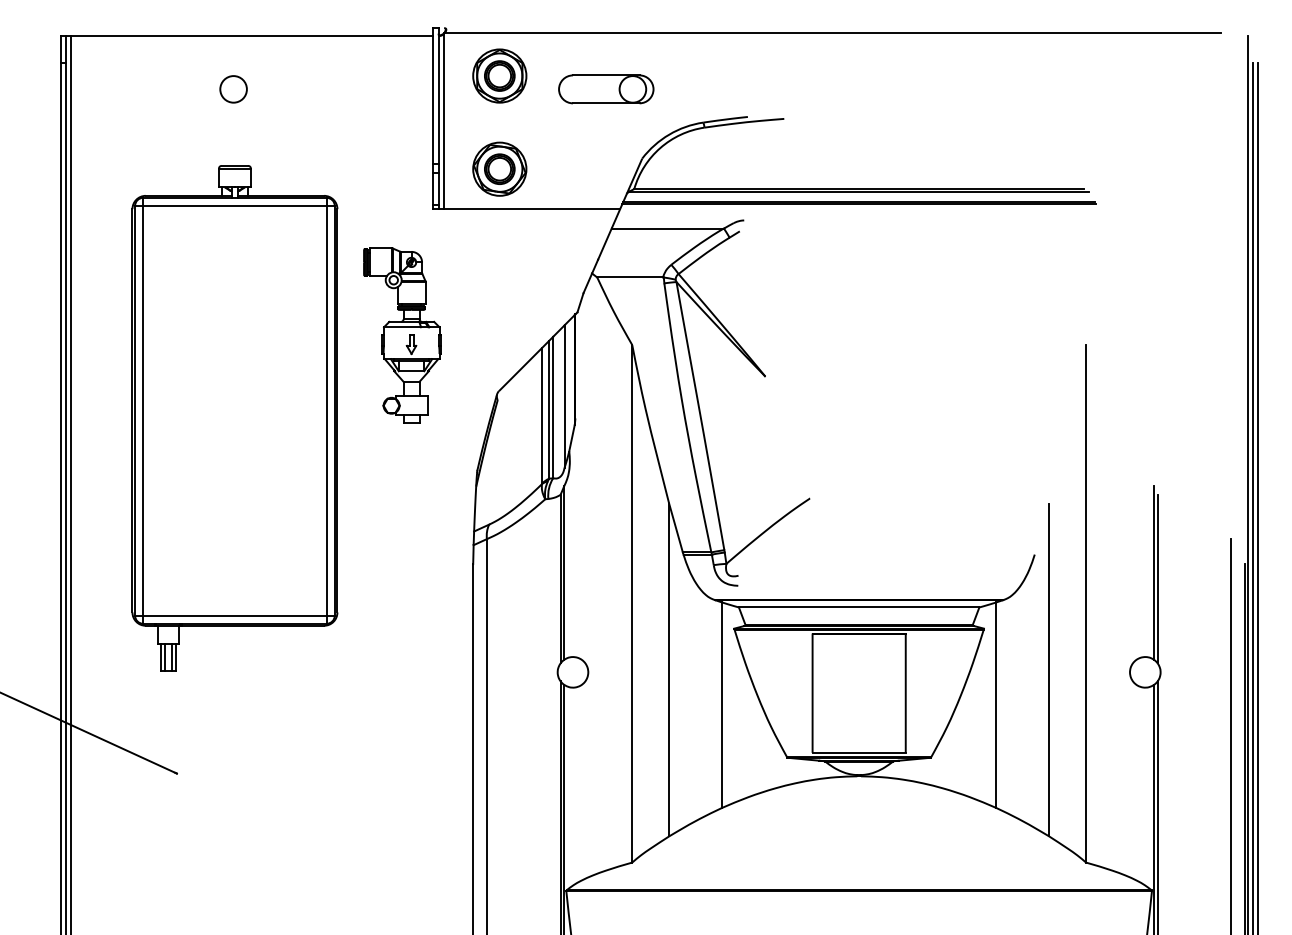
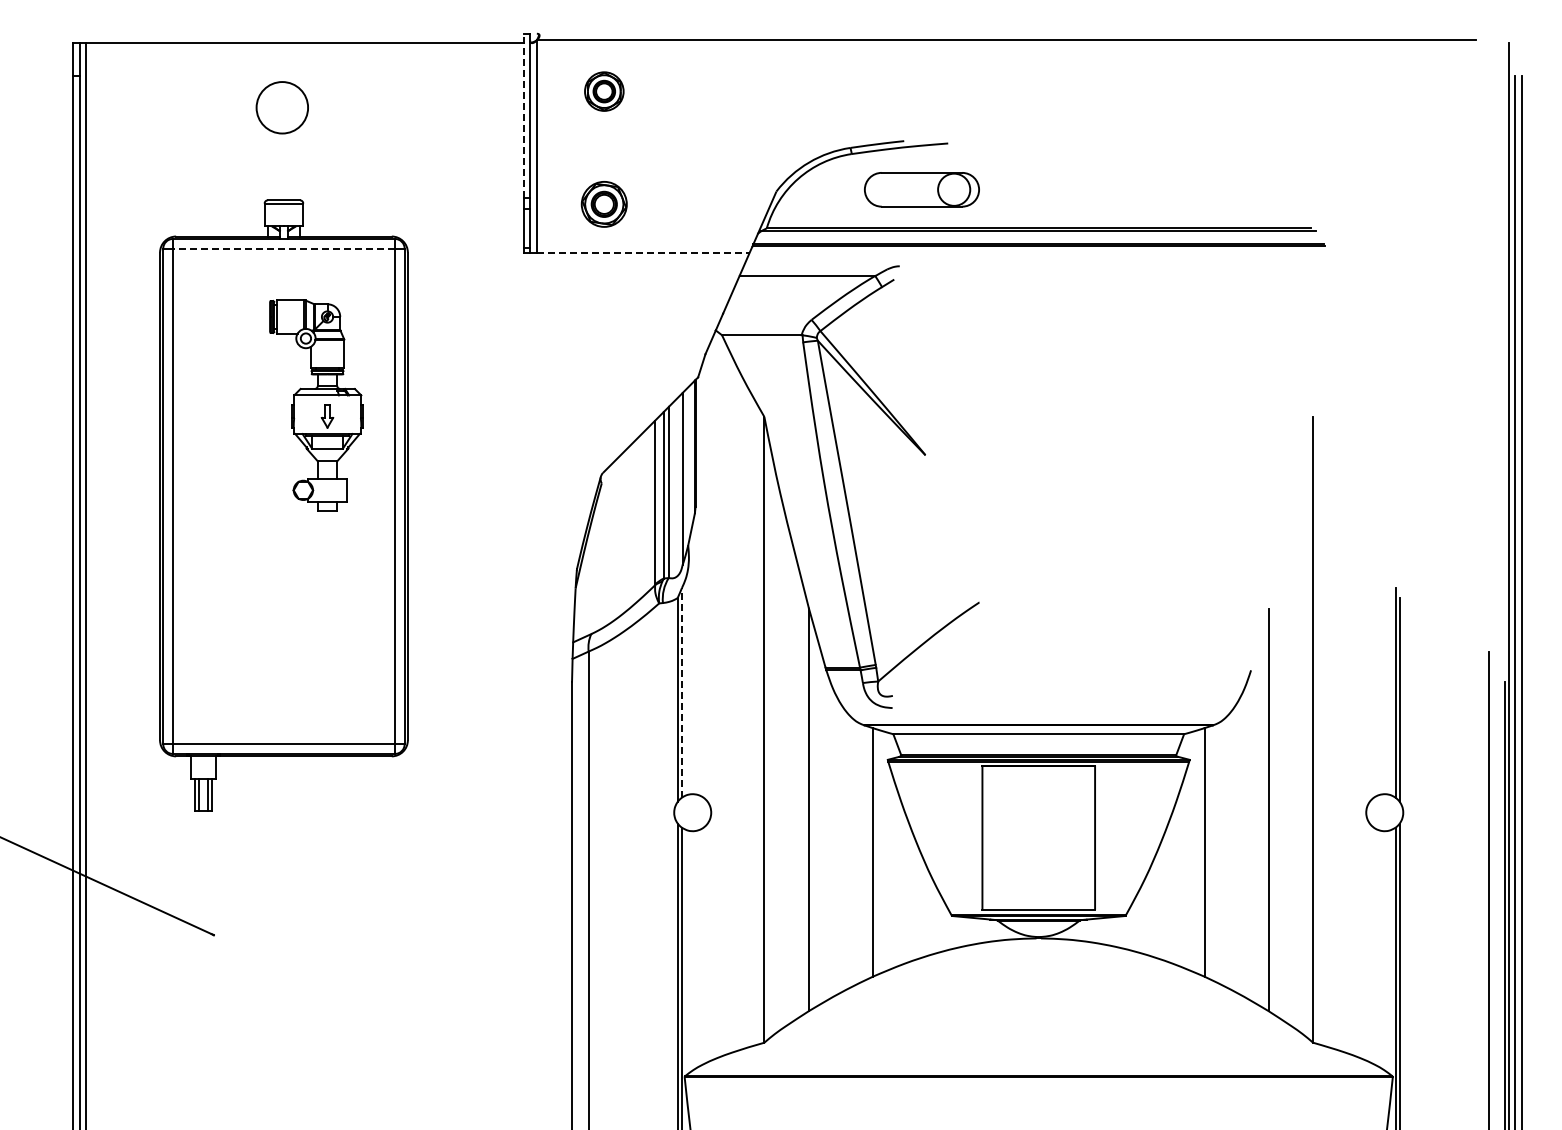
part: (500, 75) -> (604, 91), size x0.6
circle: (233, 89) -> (282, 107), size x1.6
part: (605, 89) -> (921, 189), moved
line: (433, 95) -> (523, 115), solid -> dashed
part: (500, 169) -> (604, 204), size x0.7
line: (234, 205) -> (283, 248), solid -> dashed
line: (532, 209) -> (643, 252), solid -> dashed
part: (402, 335) -> (316, 405), moved
line: (564, 572) -> (682, 692), solid -> dashed

